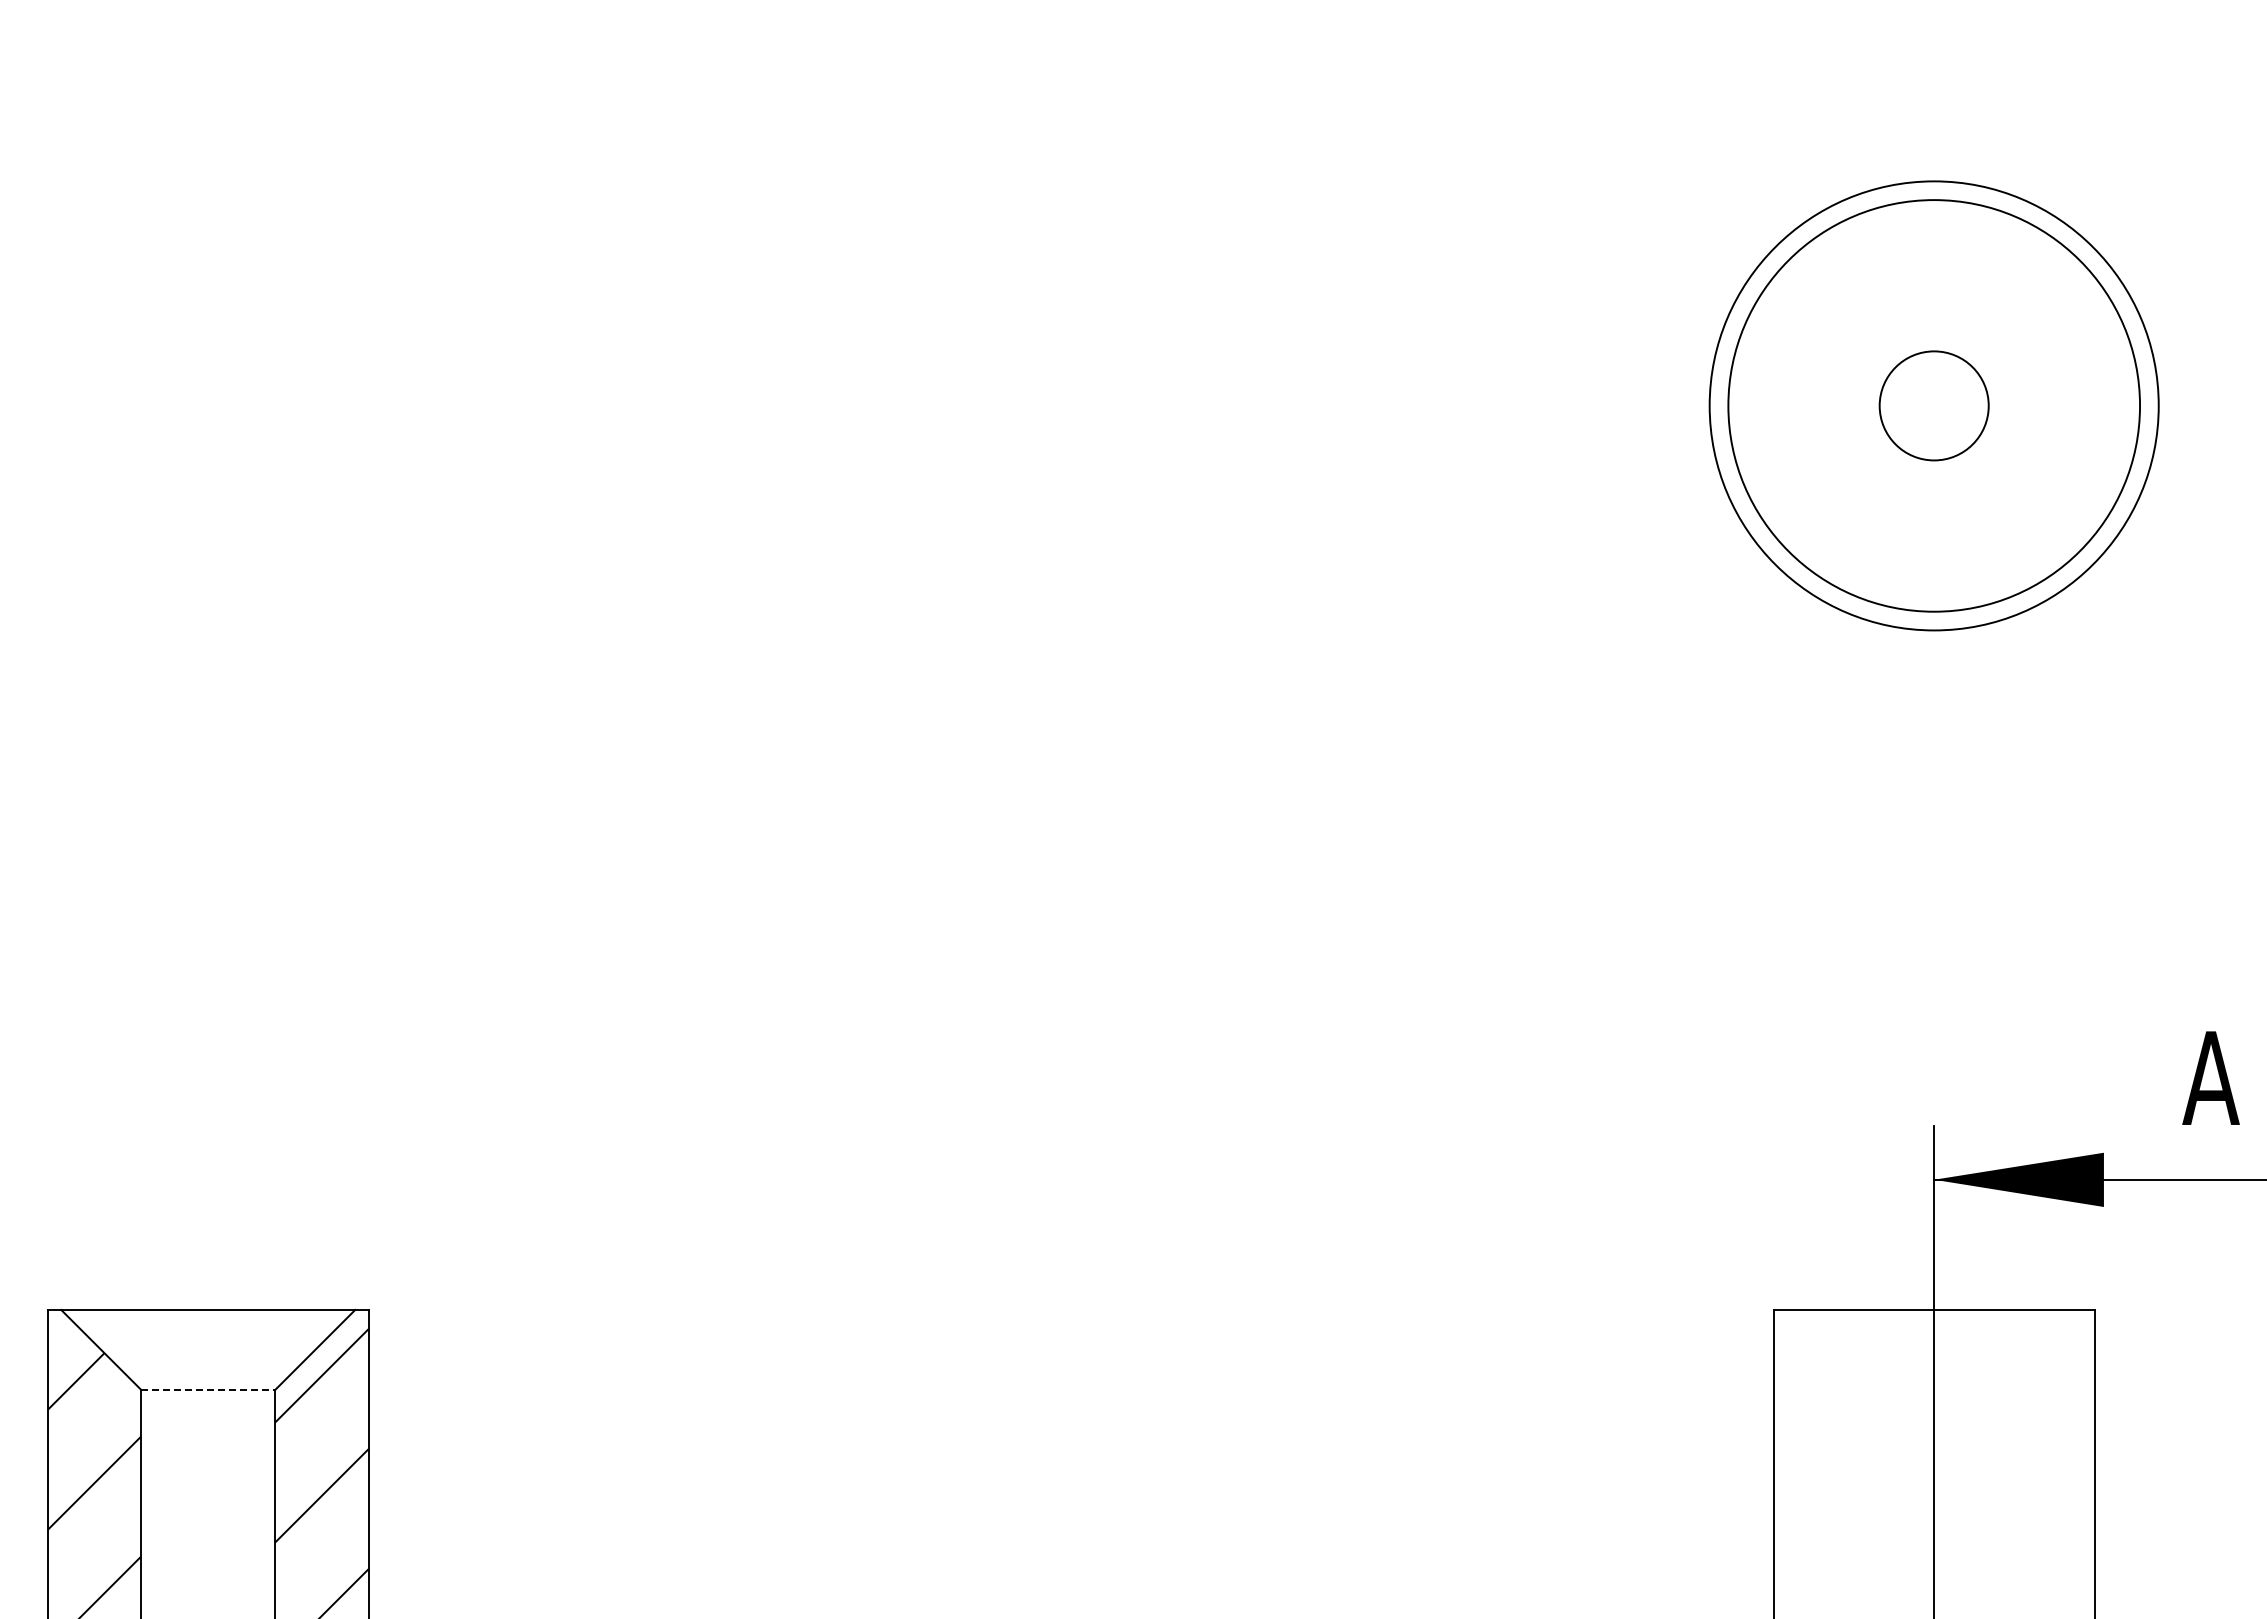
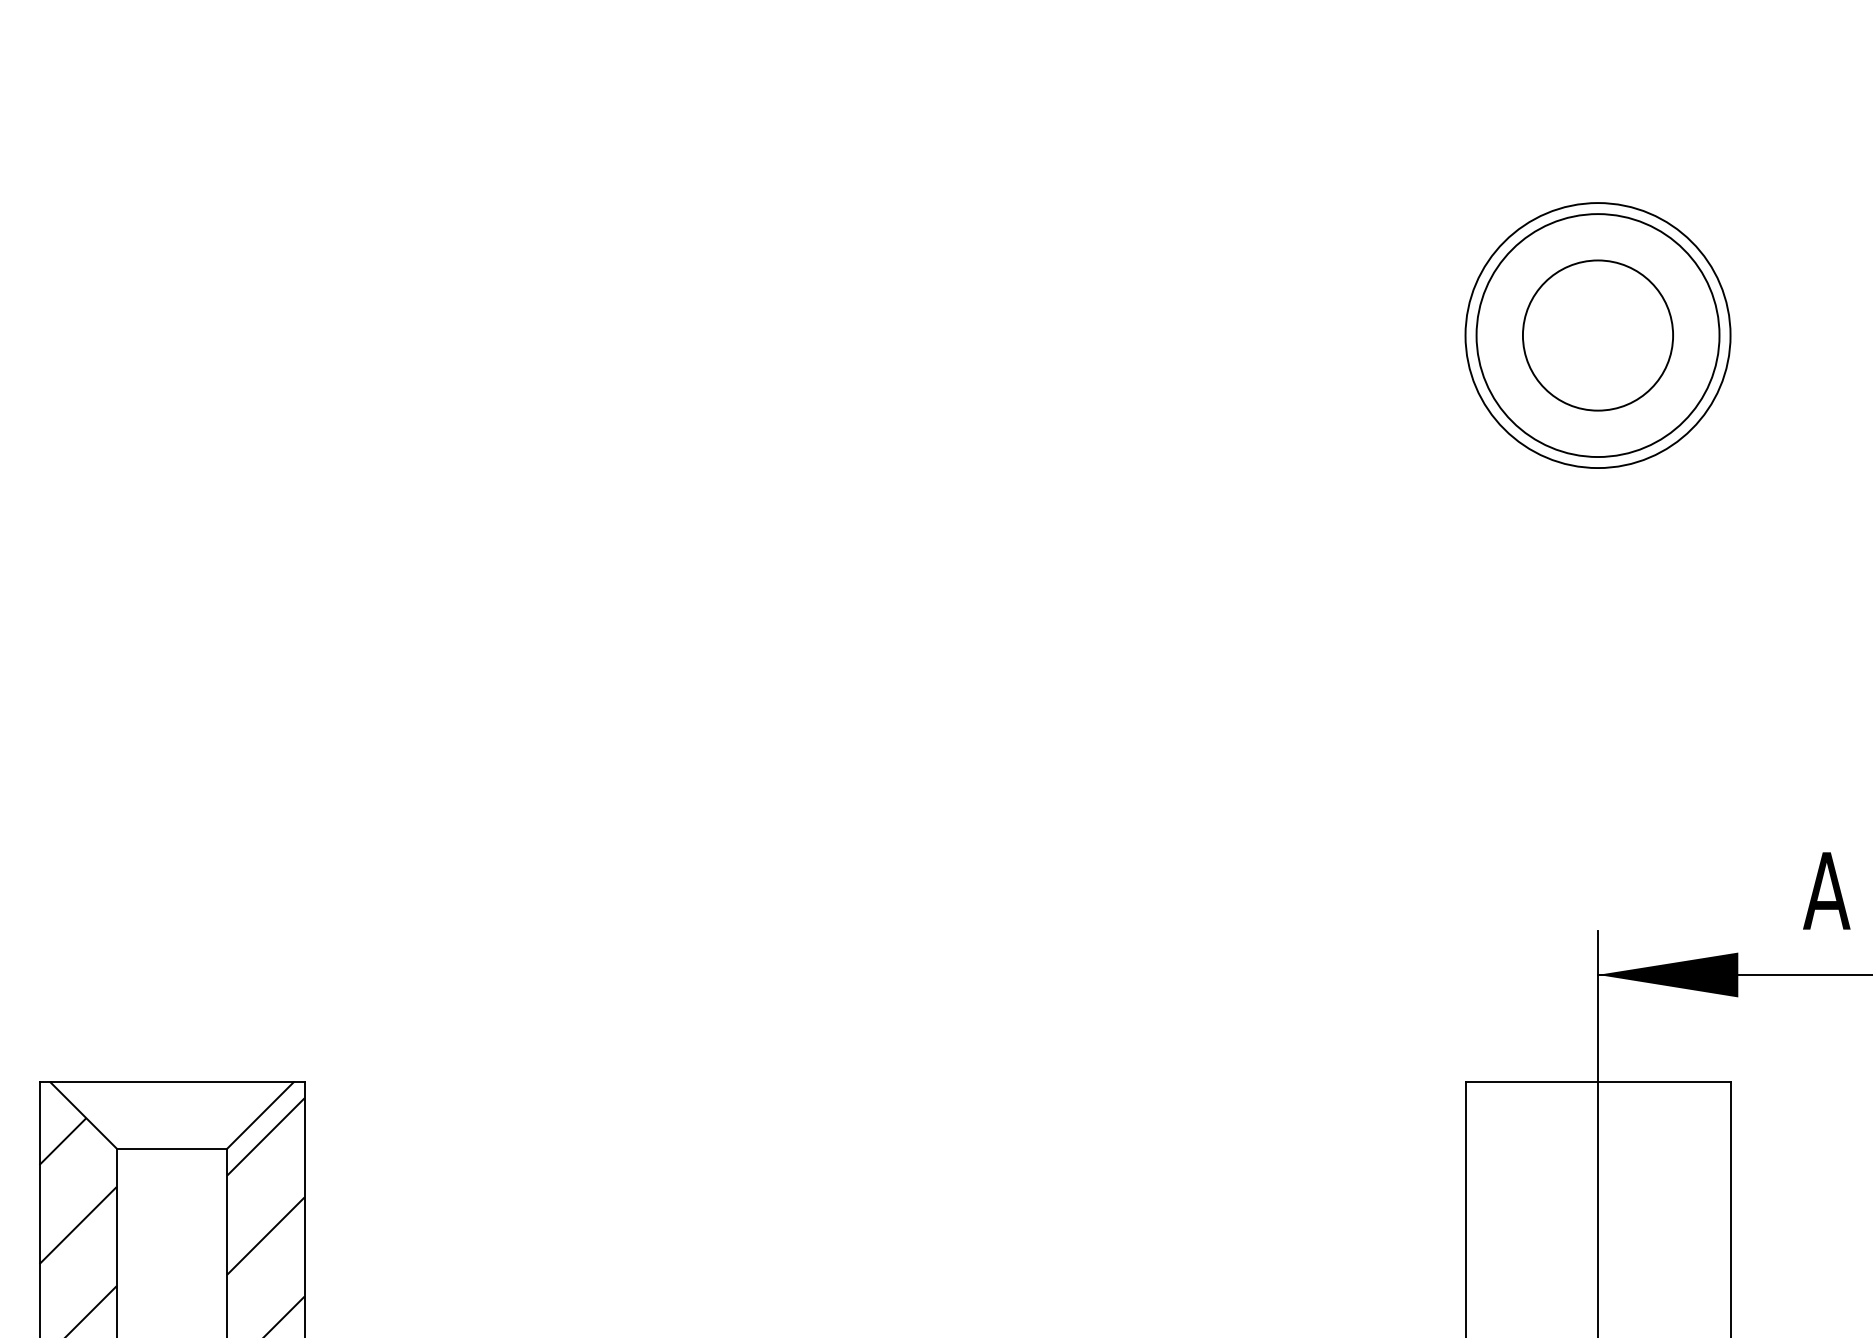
circle: (1933, 405) -> (1597, 335), size x0.71
circle: (1934, 405) -> (1598, 335), size x0.71
circle: (1934, 405) -> (1598, 335), size x1.67
line: (208, 1390) -> (172, 1149), dashed -> solid

